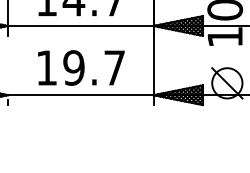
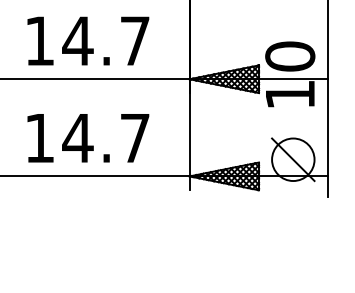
text: (73, 68) -> (77, 138), 19.7 -> 14.7

